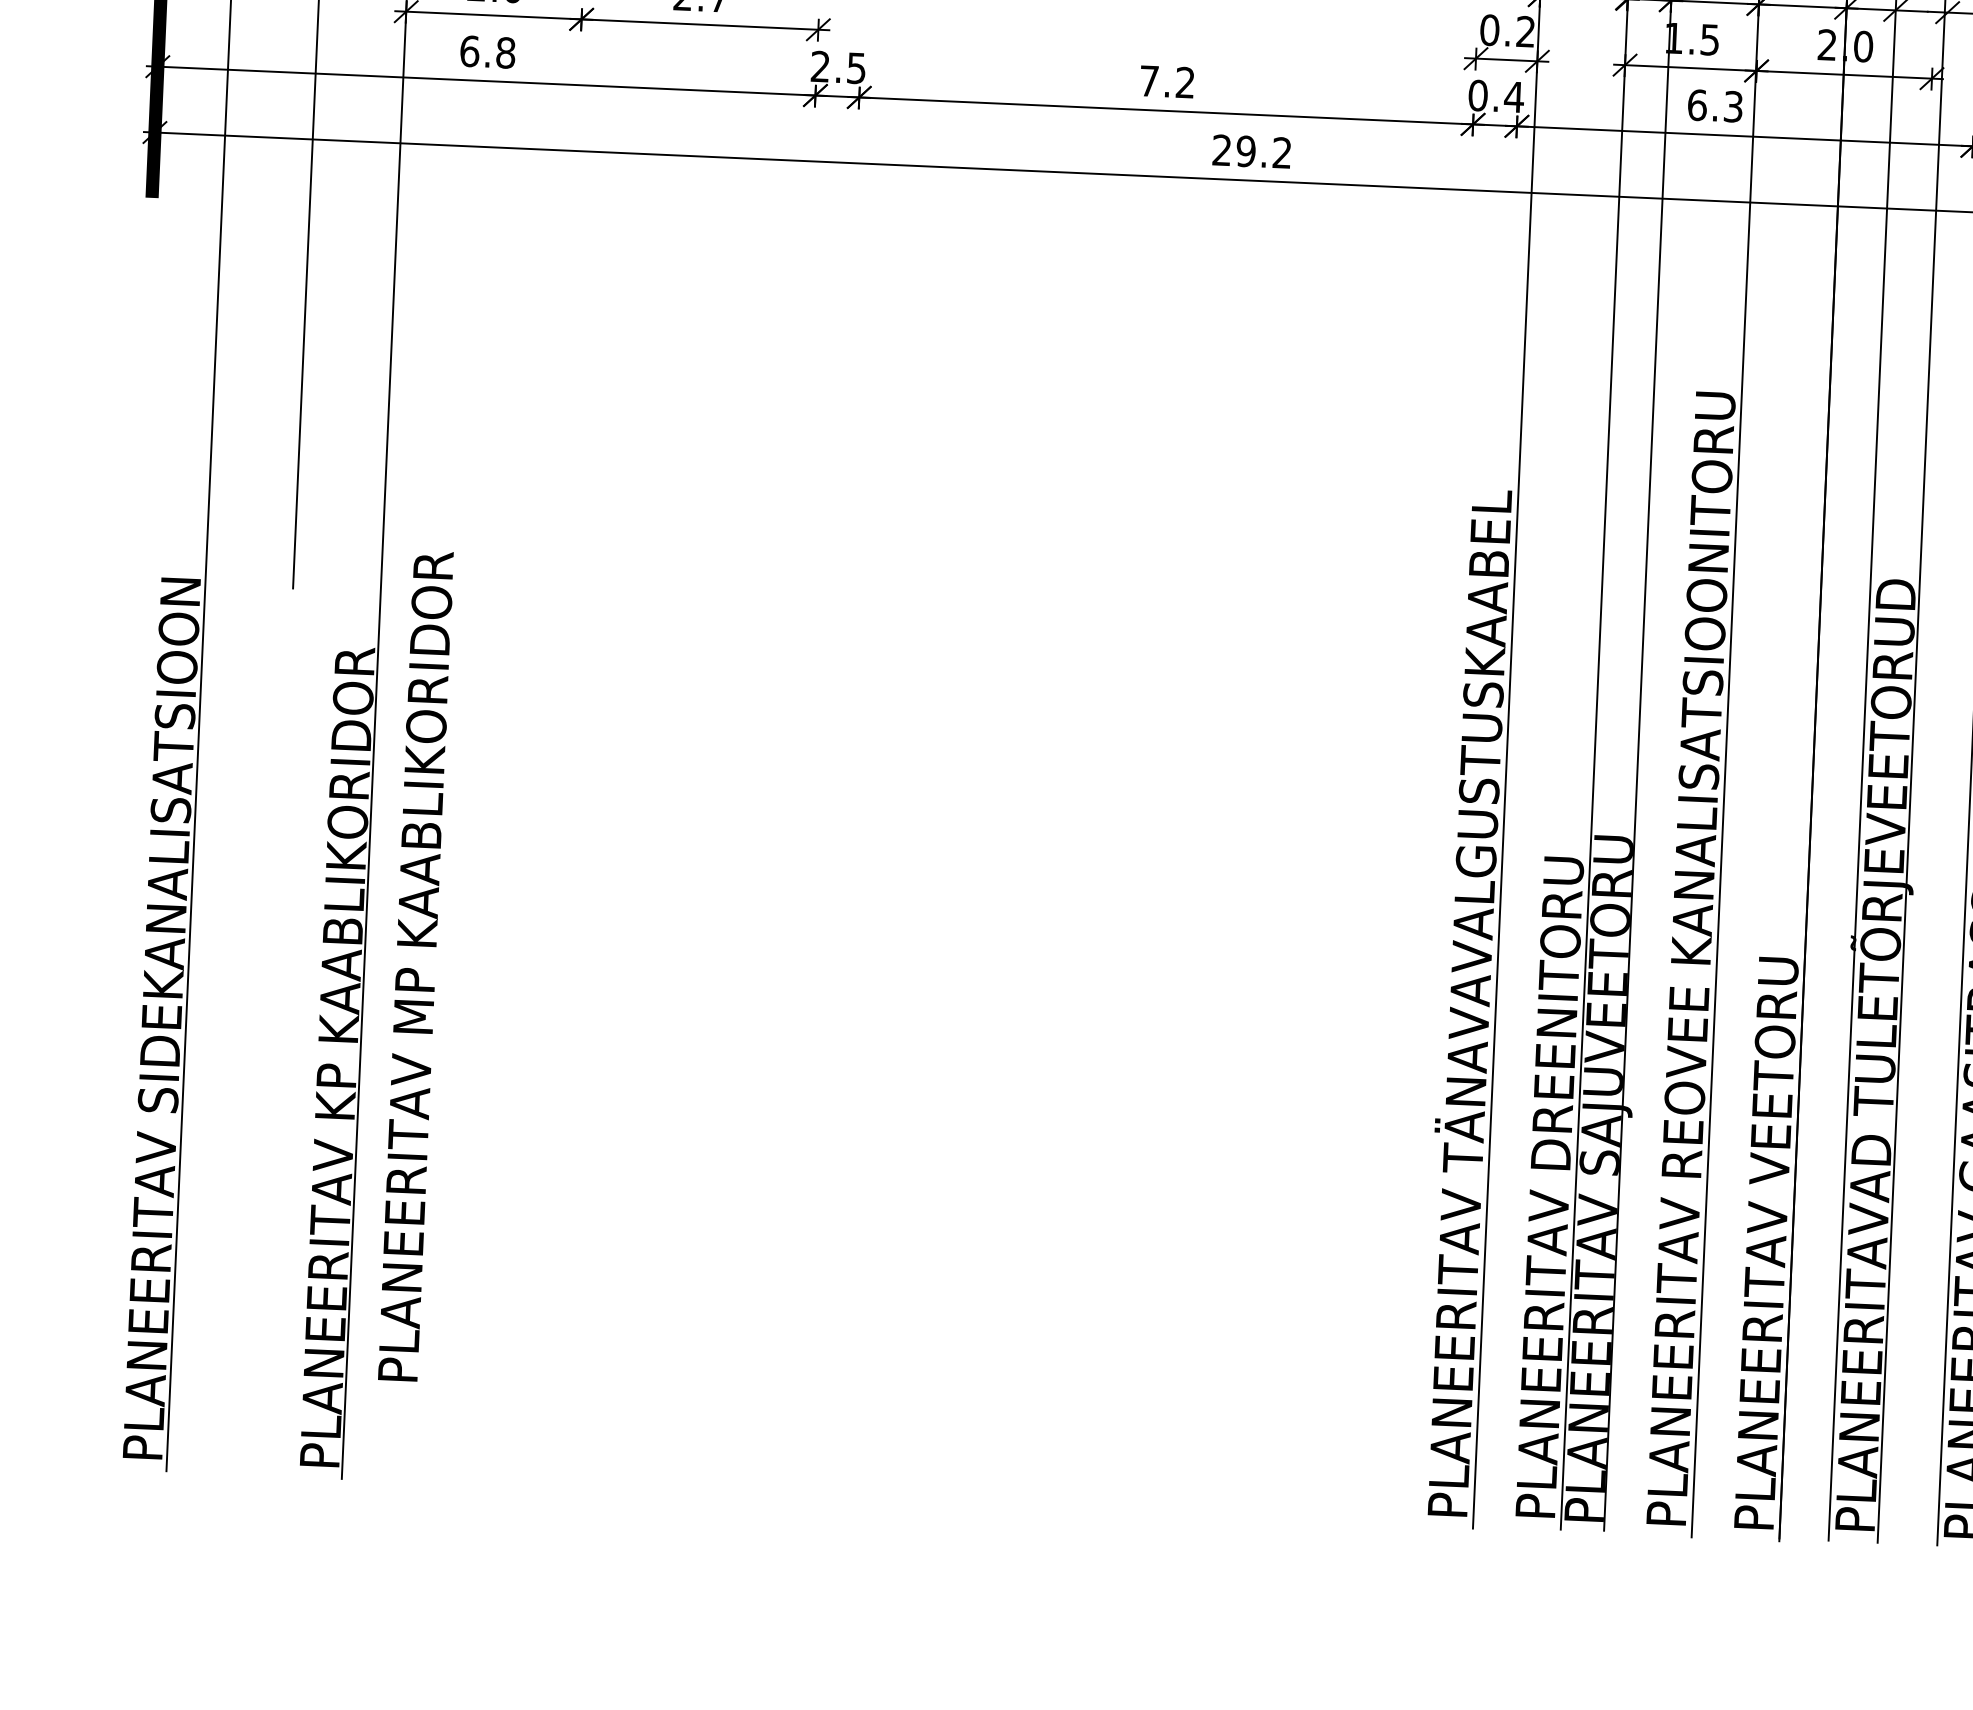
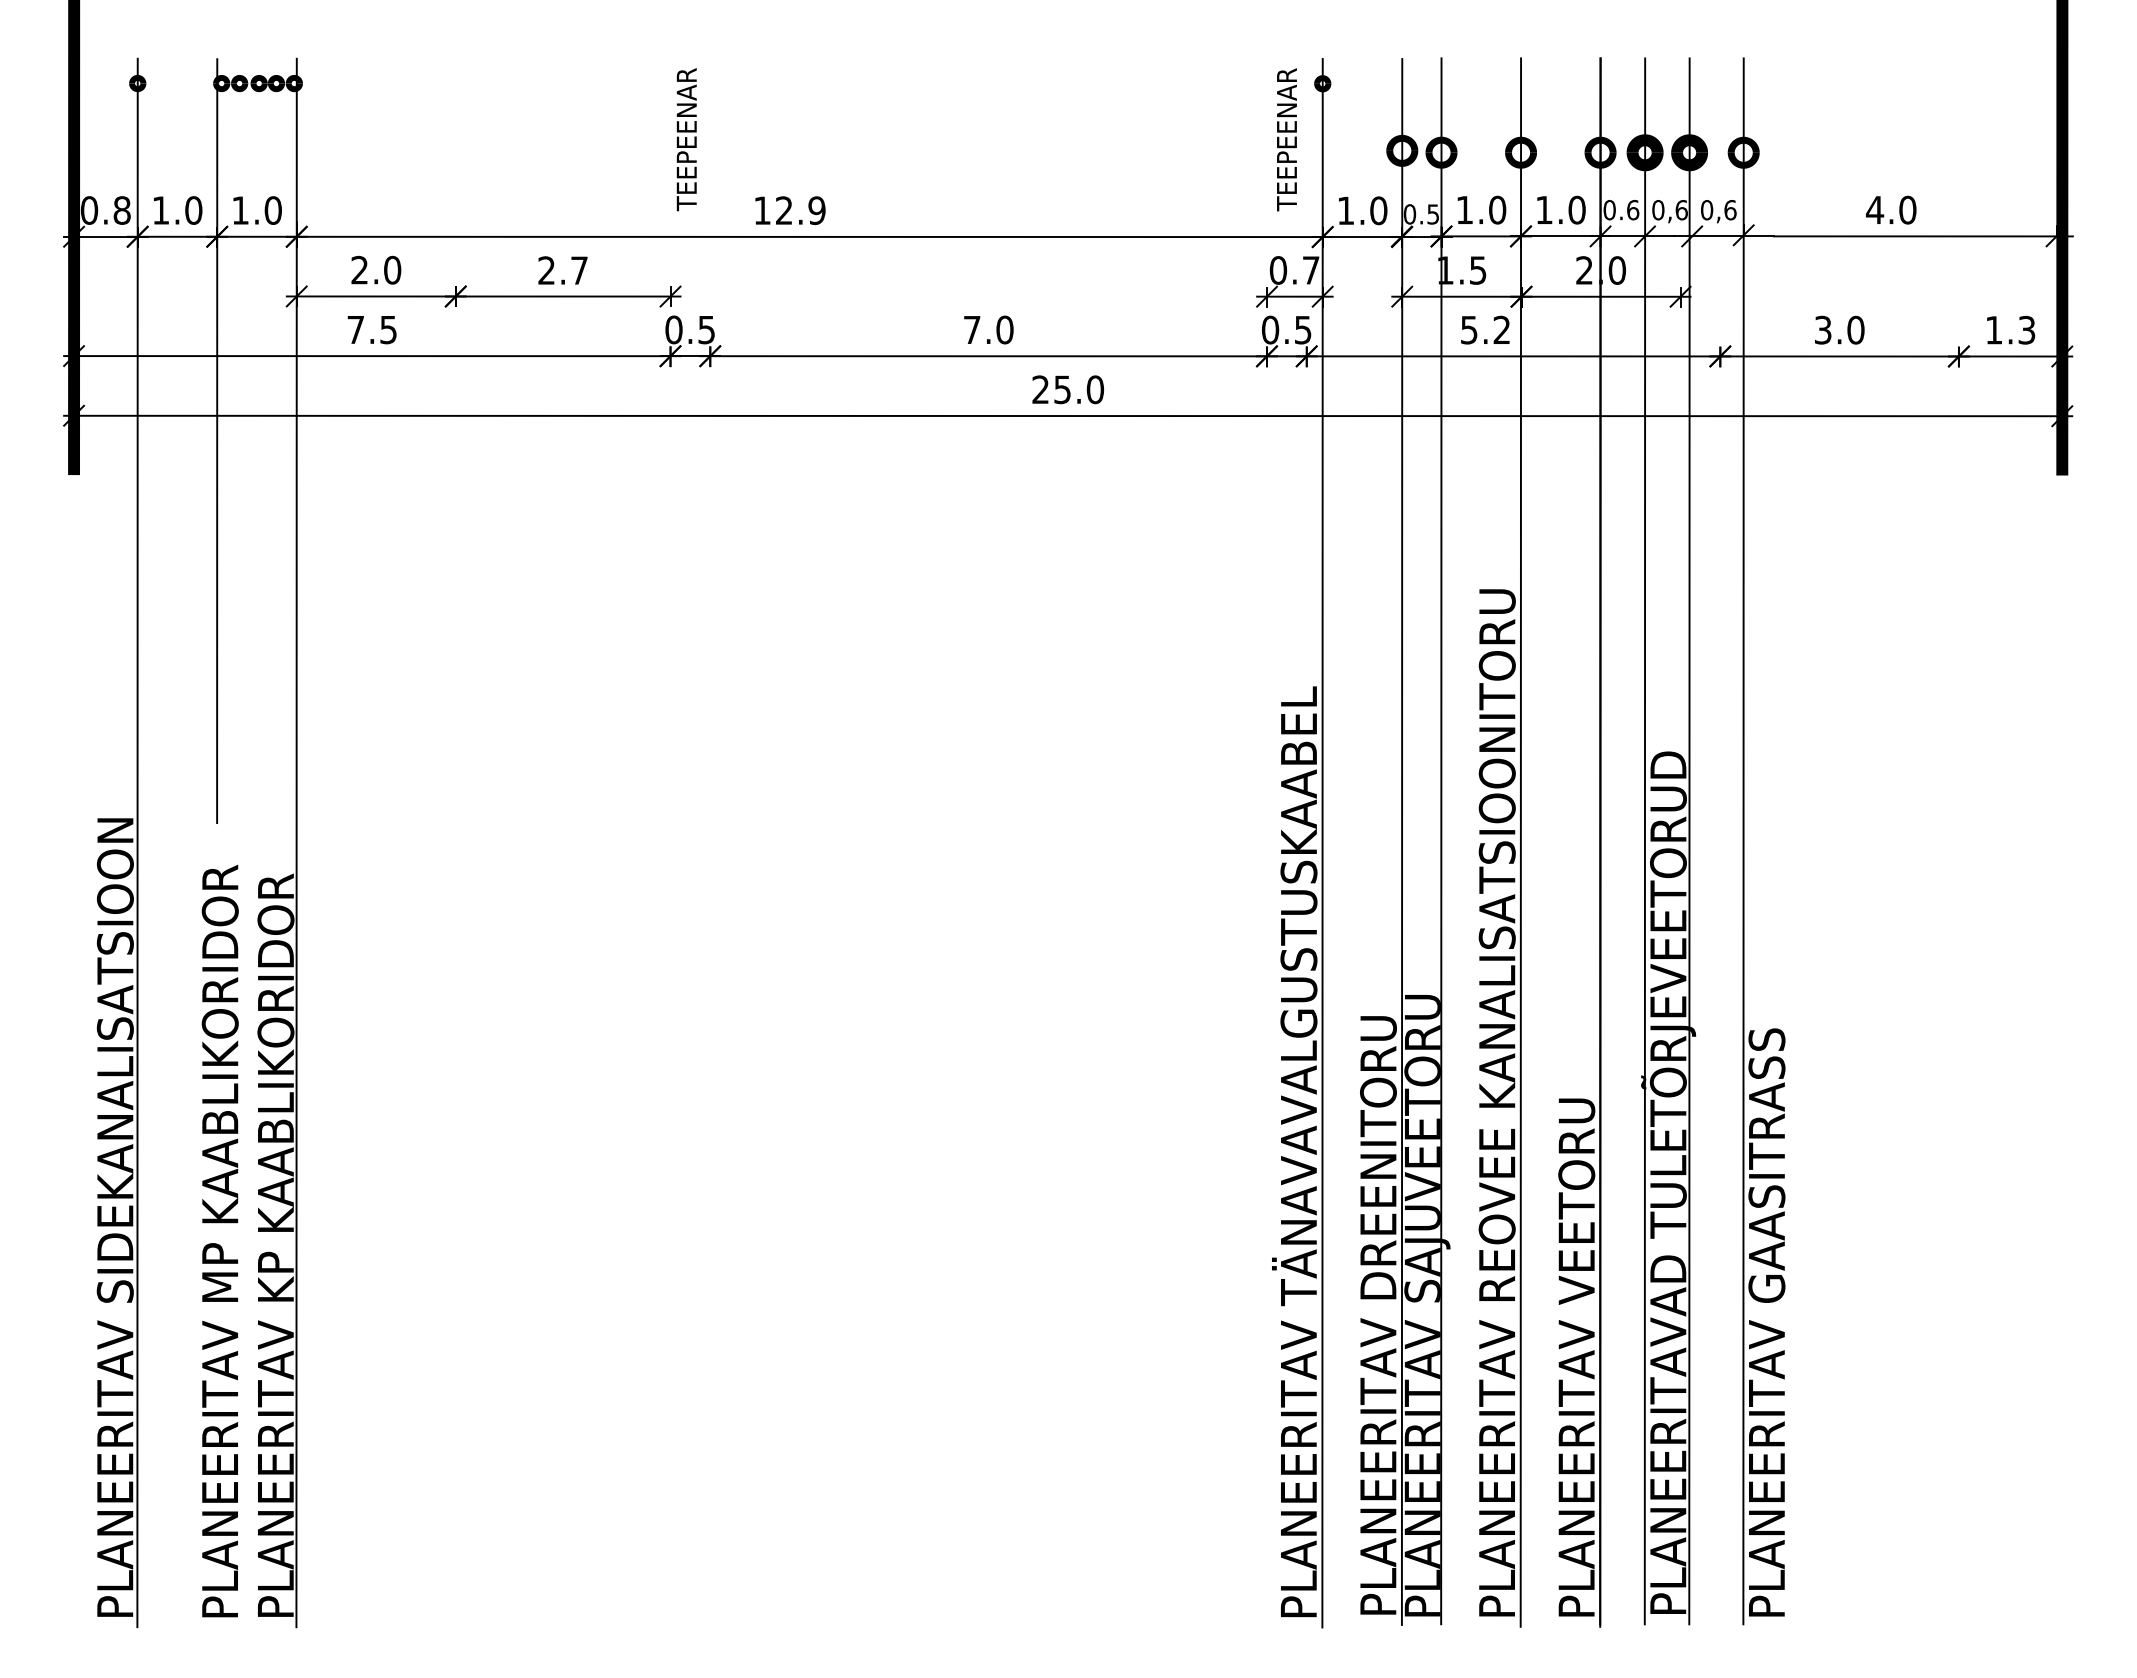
text: (1525, 31) -> (1310, 270), 0.2 -> 0.7
text: (488, 51) -> (372, 329), 6.8 -> 7.5
text: (820, 66) -> (673, 329), 2.5 -> 0.5
text: (1184, 82) -> (1004, 329), 7.2 -> 7.0
text: (1514, 97) -> (1303, 330), 0.4 -> 0.5
text: (1715, 105) -> (1485, 329), 6.3 -> 5.2
text: (1264, 151) -> (1079, 389), 29.2 -> 25.0
text: (415, 966) -> (219, 1241), moved

